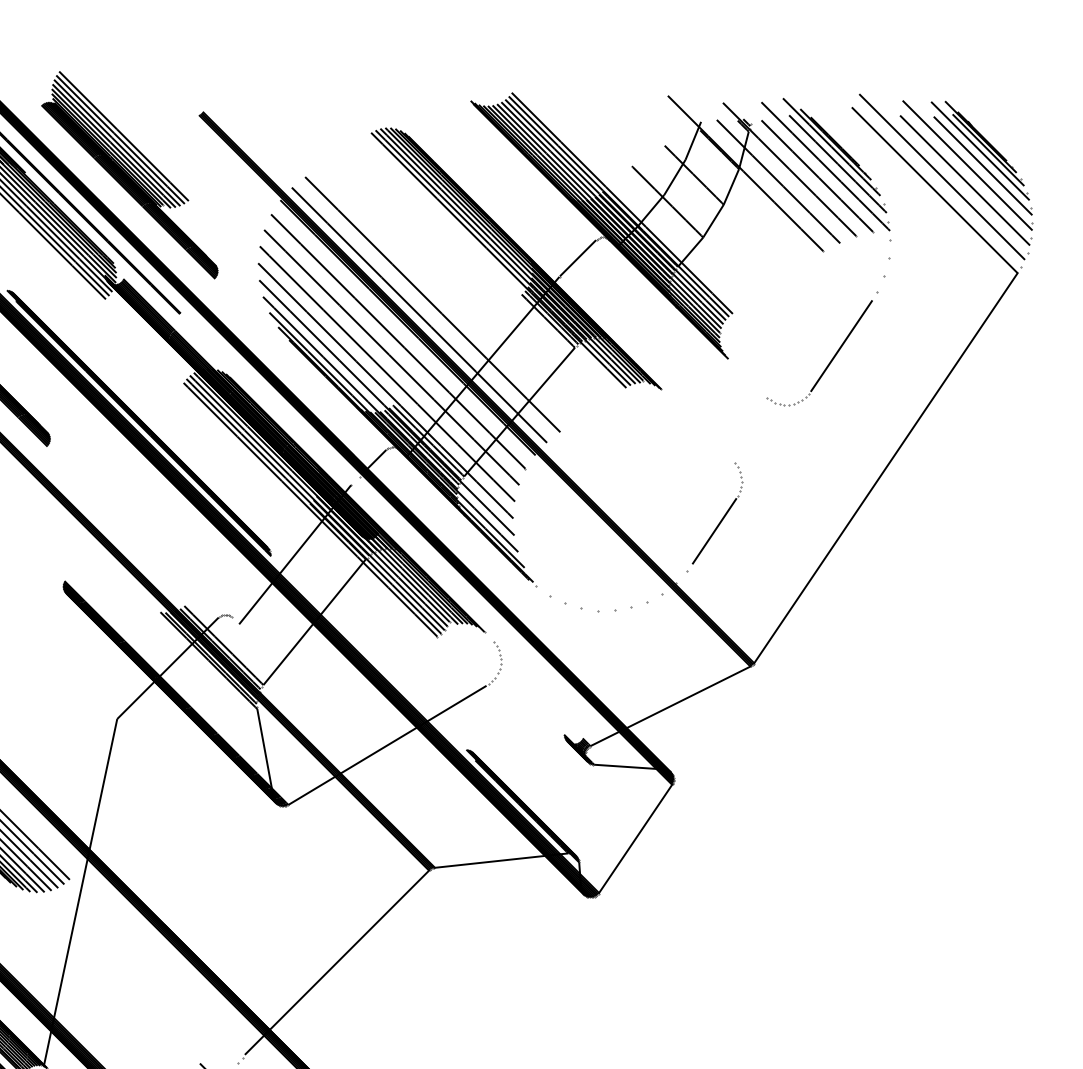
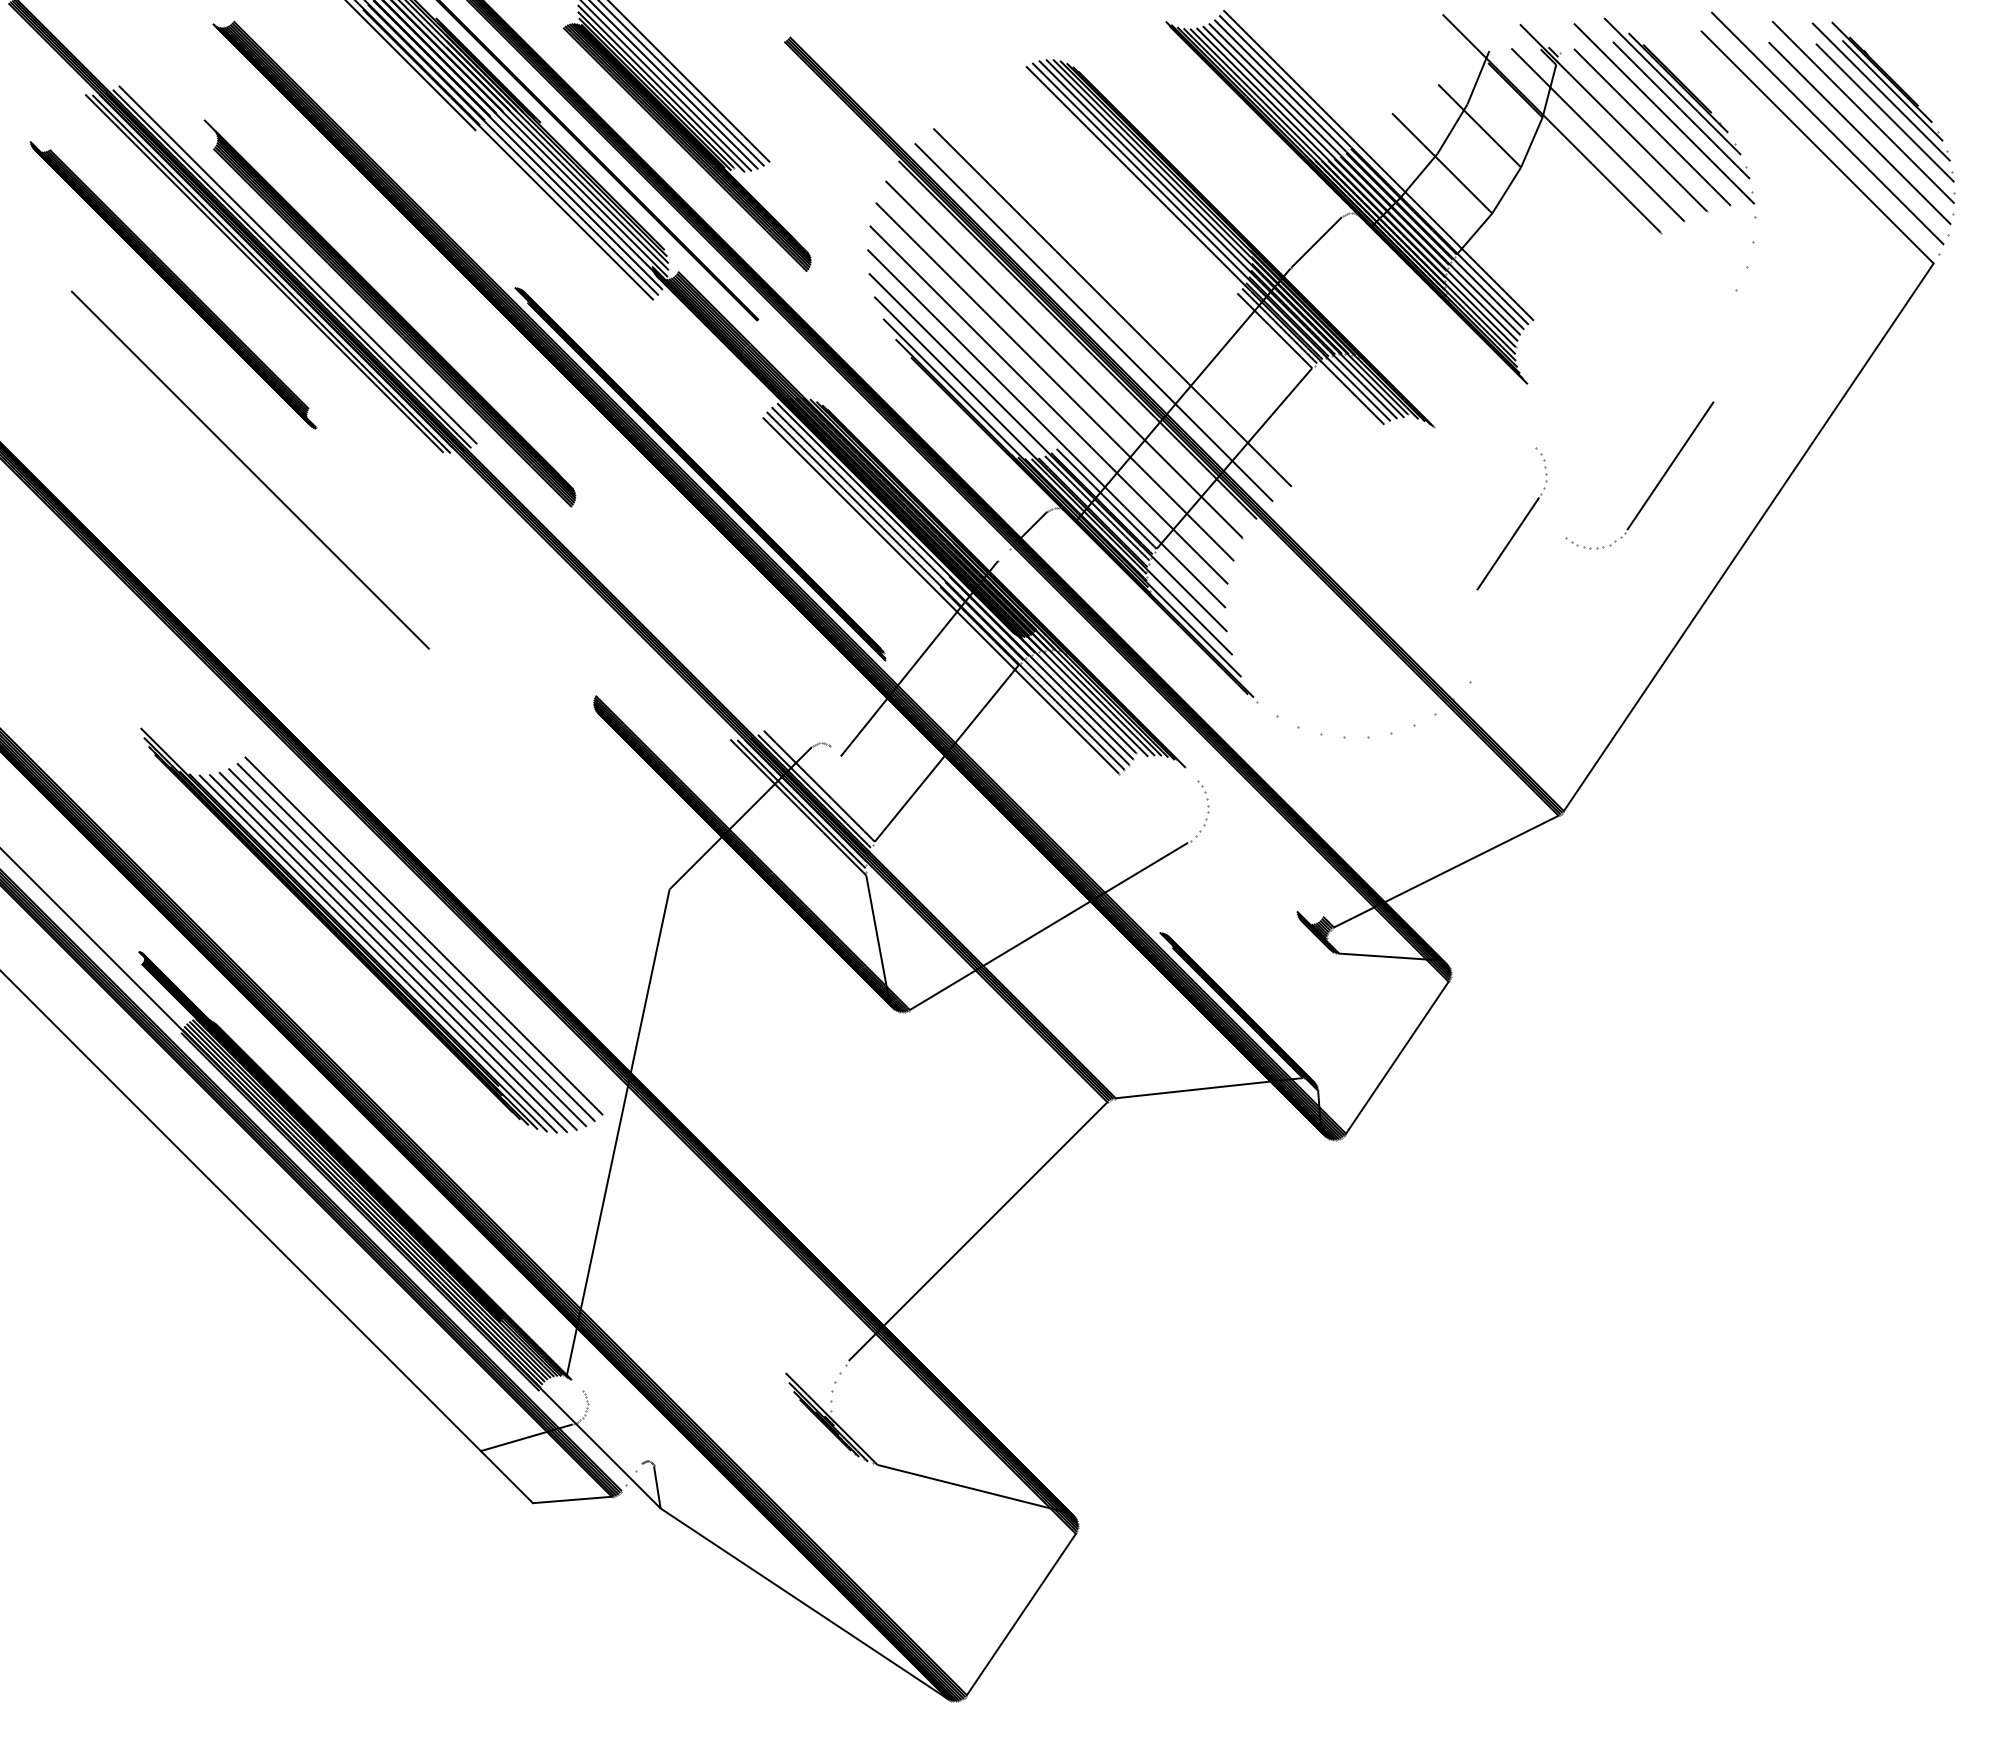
part: (830, 361) -> (1654, 487), moved
part: (723, 516) -> (1520, 523), moved

